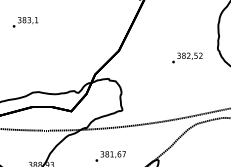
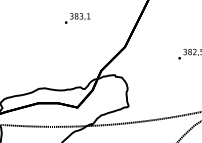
text: (25, 22) -> (77, 18), moved

